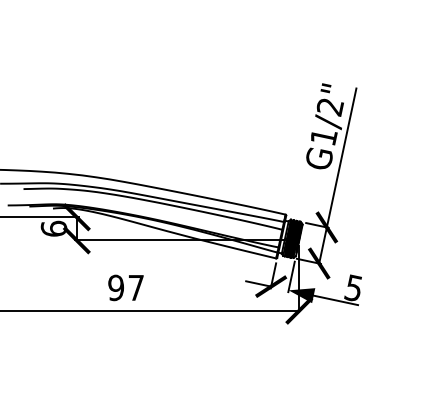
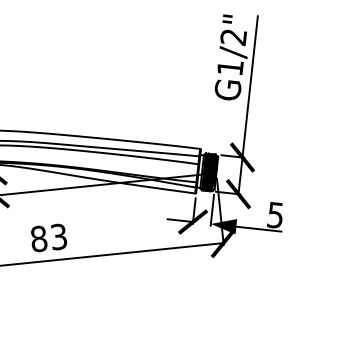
text: (125, 287) -> (48, 237), 97 -> 83

